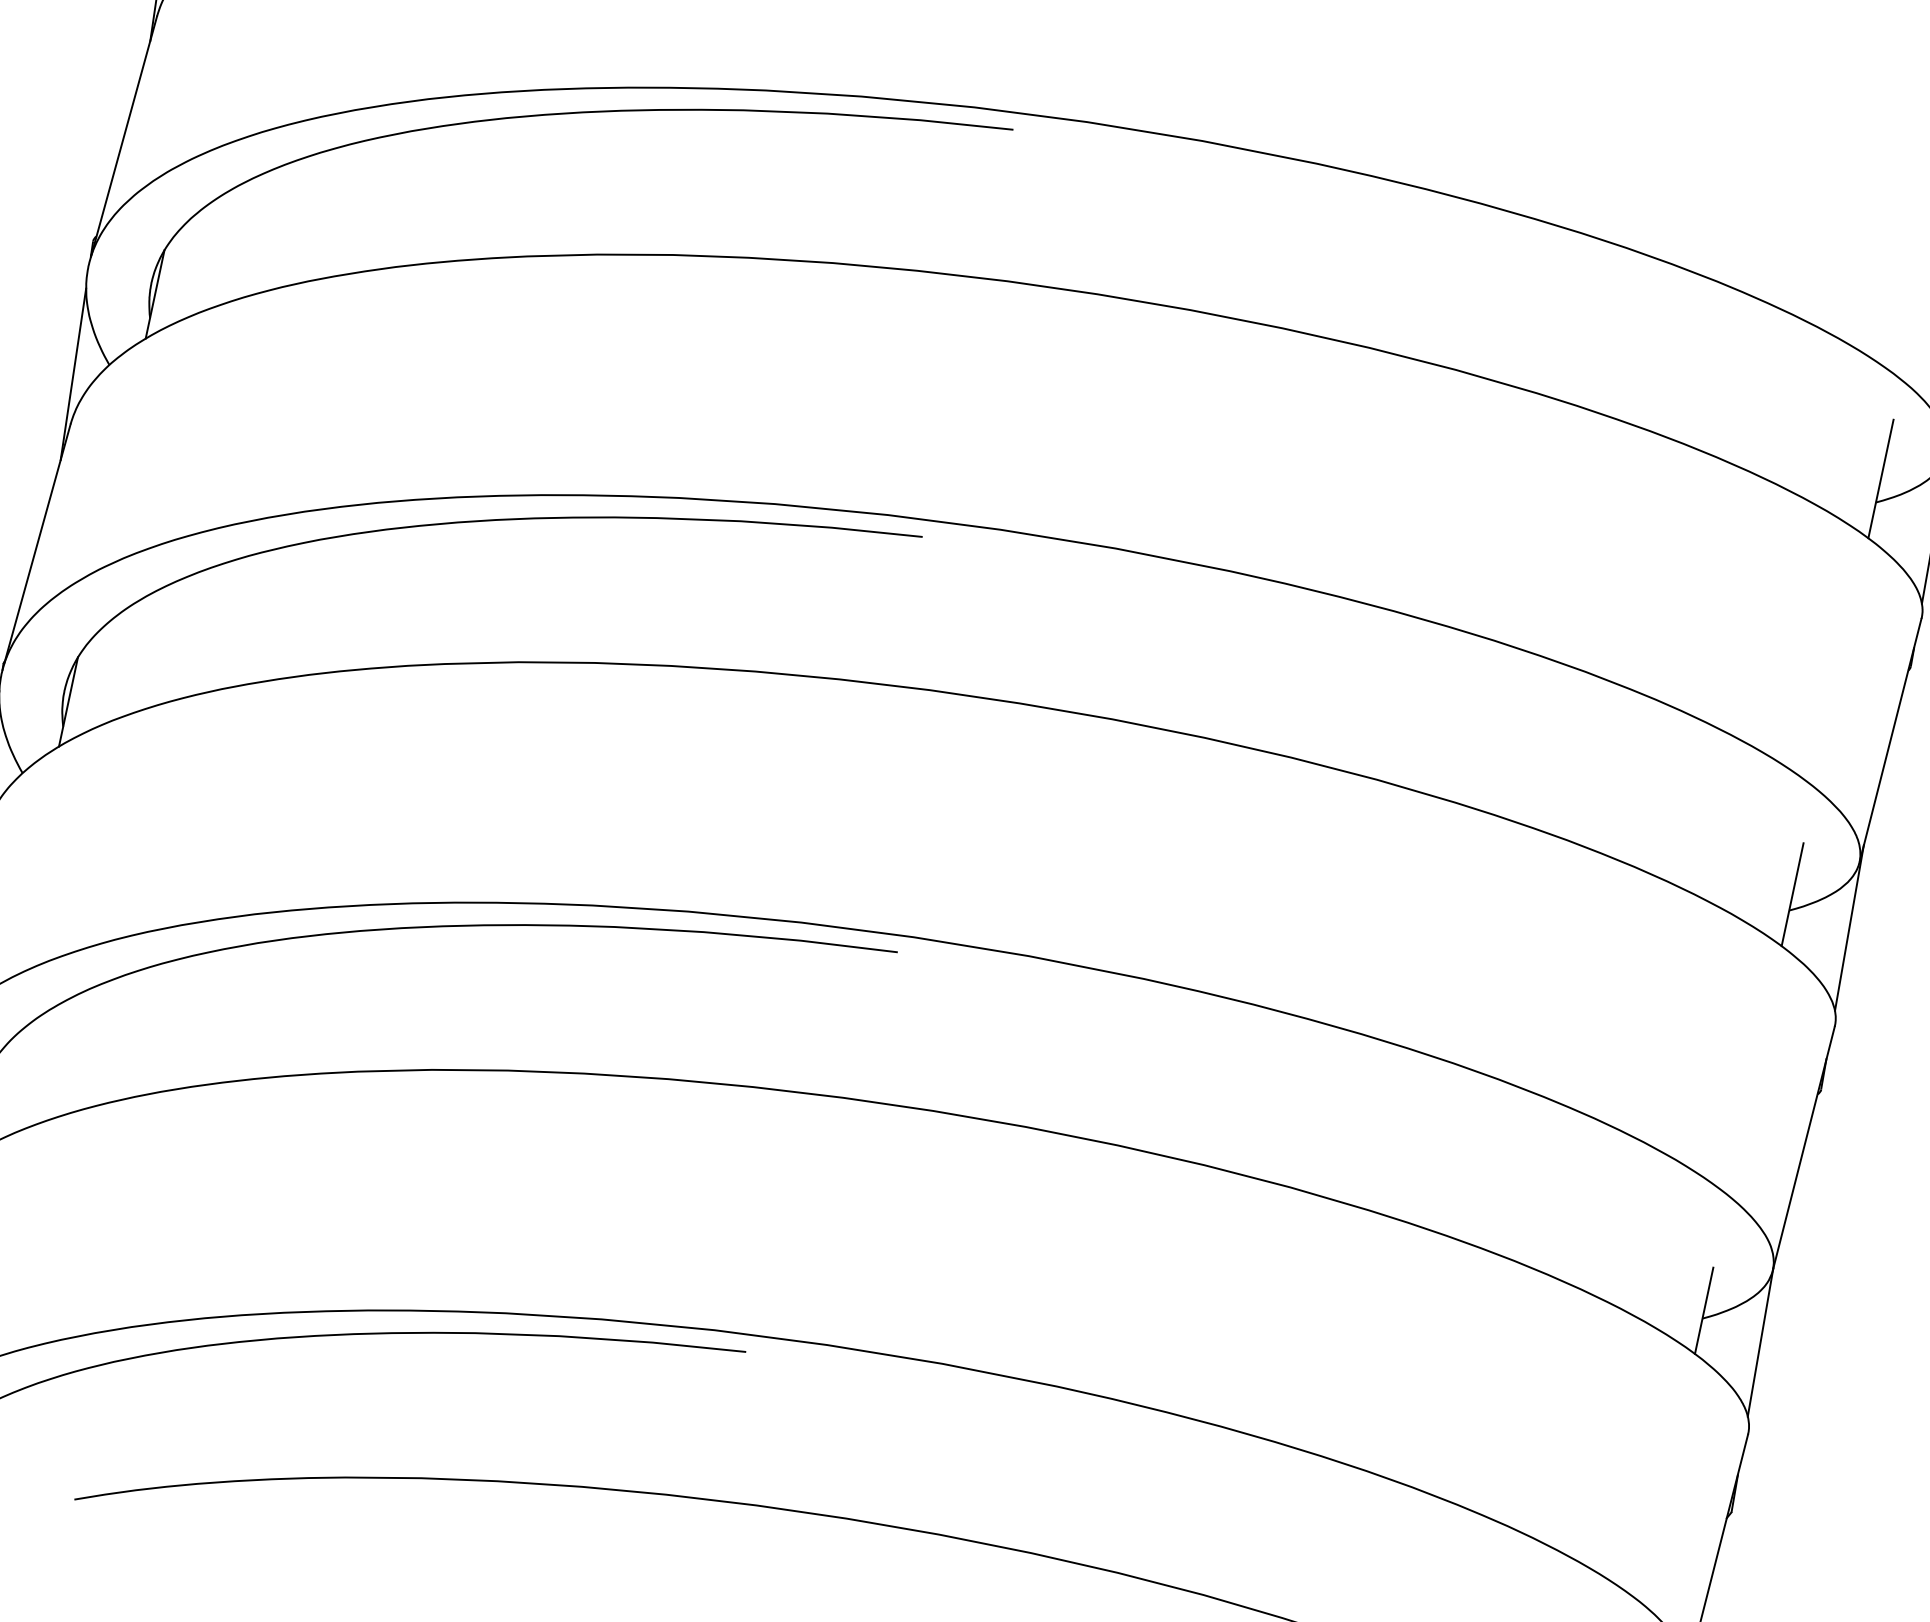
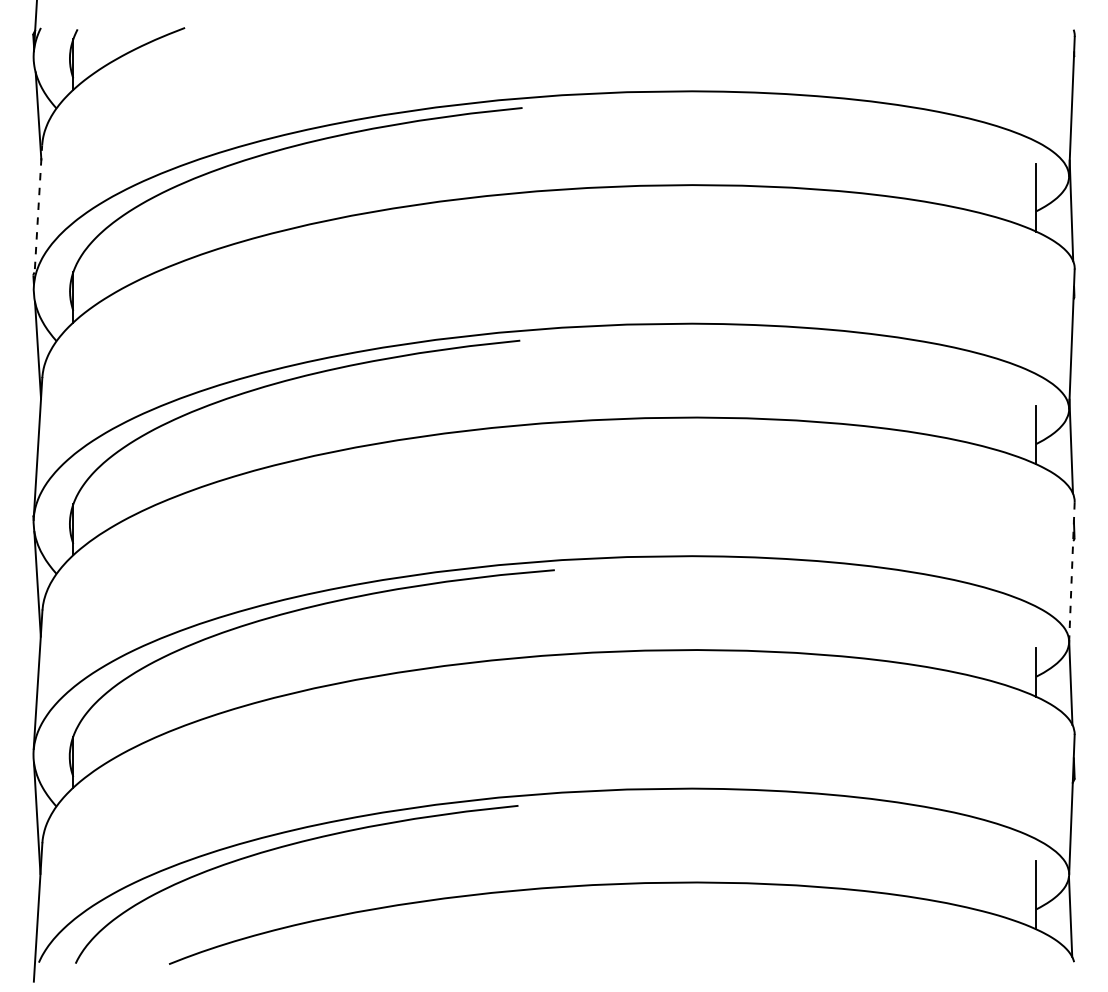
line: (124, 136) -> (38, 214), solid -> dashed
line: (1803, 1147) -> (1071, 571), solid -> dashed

